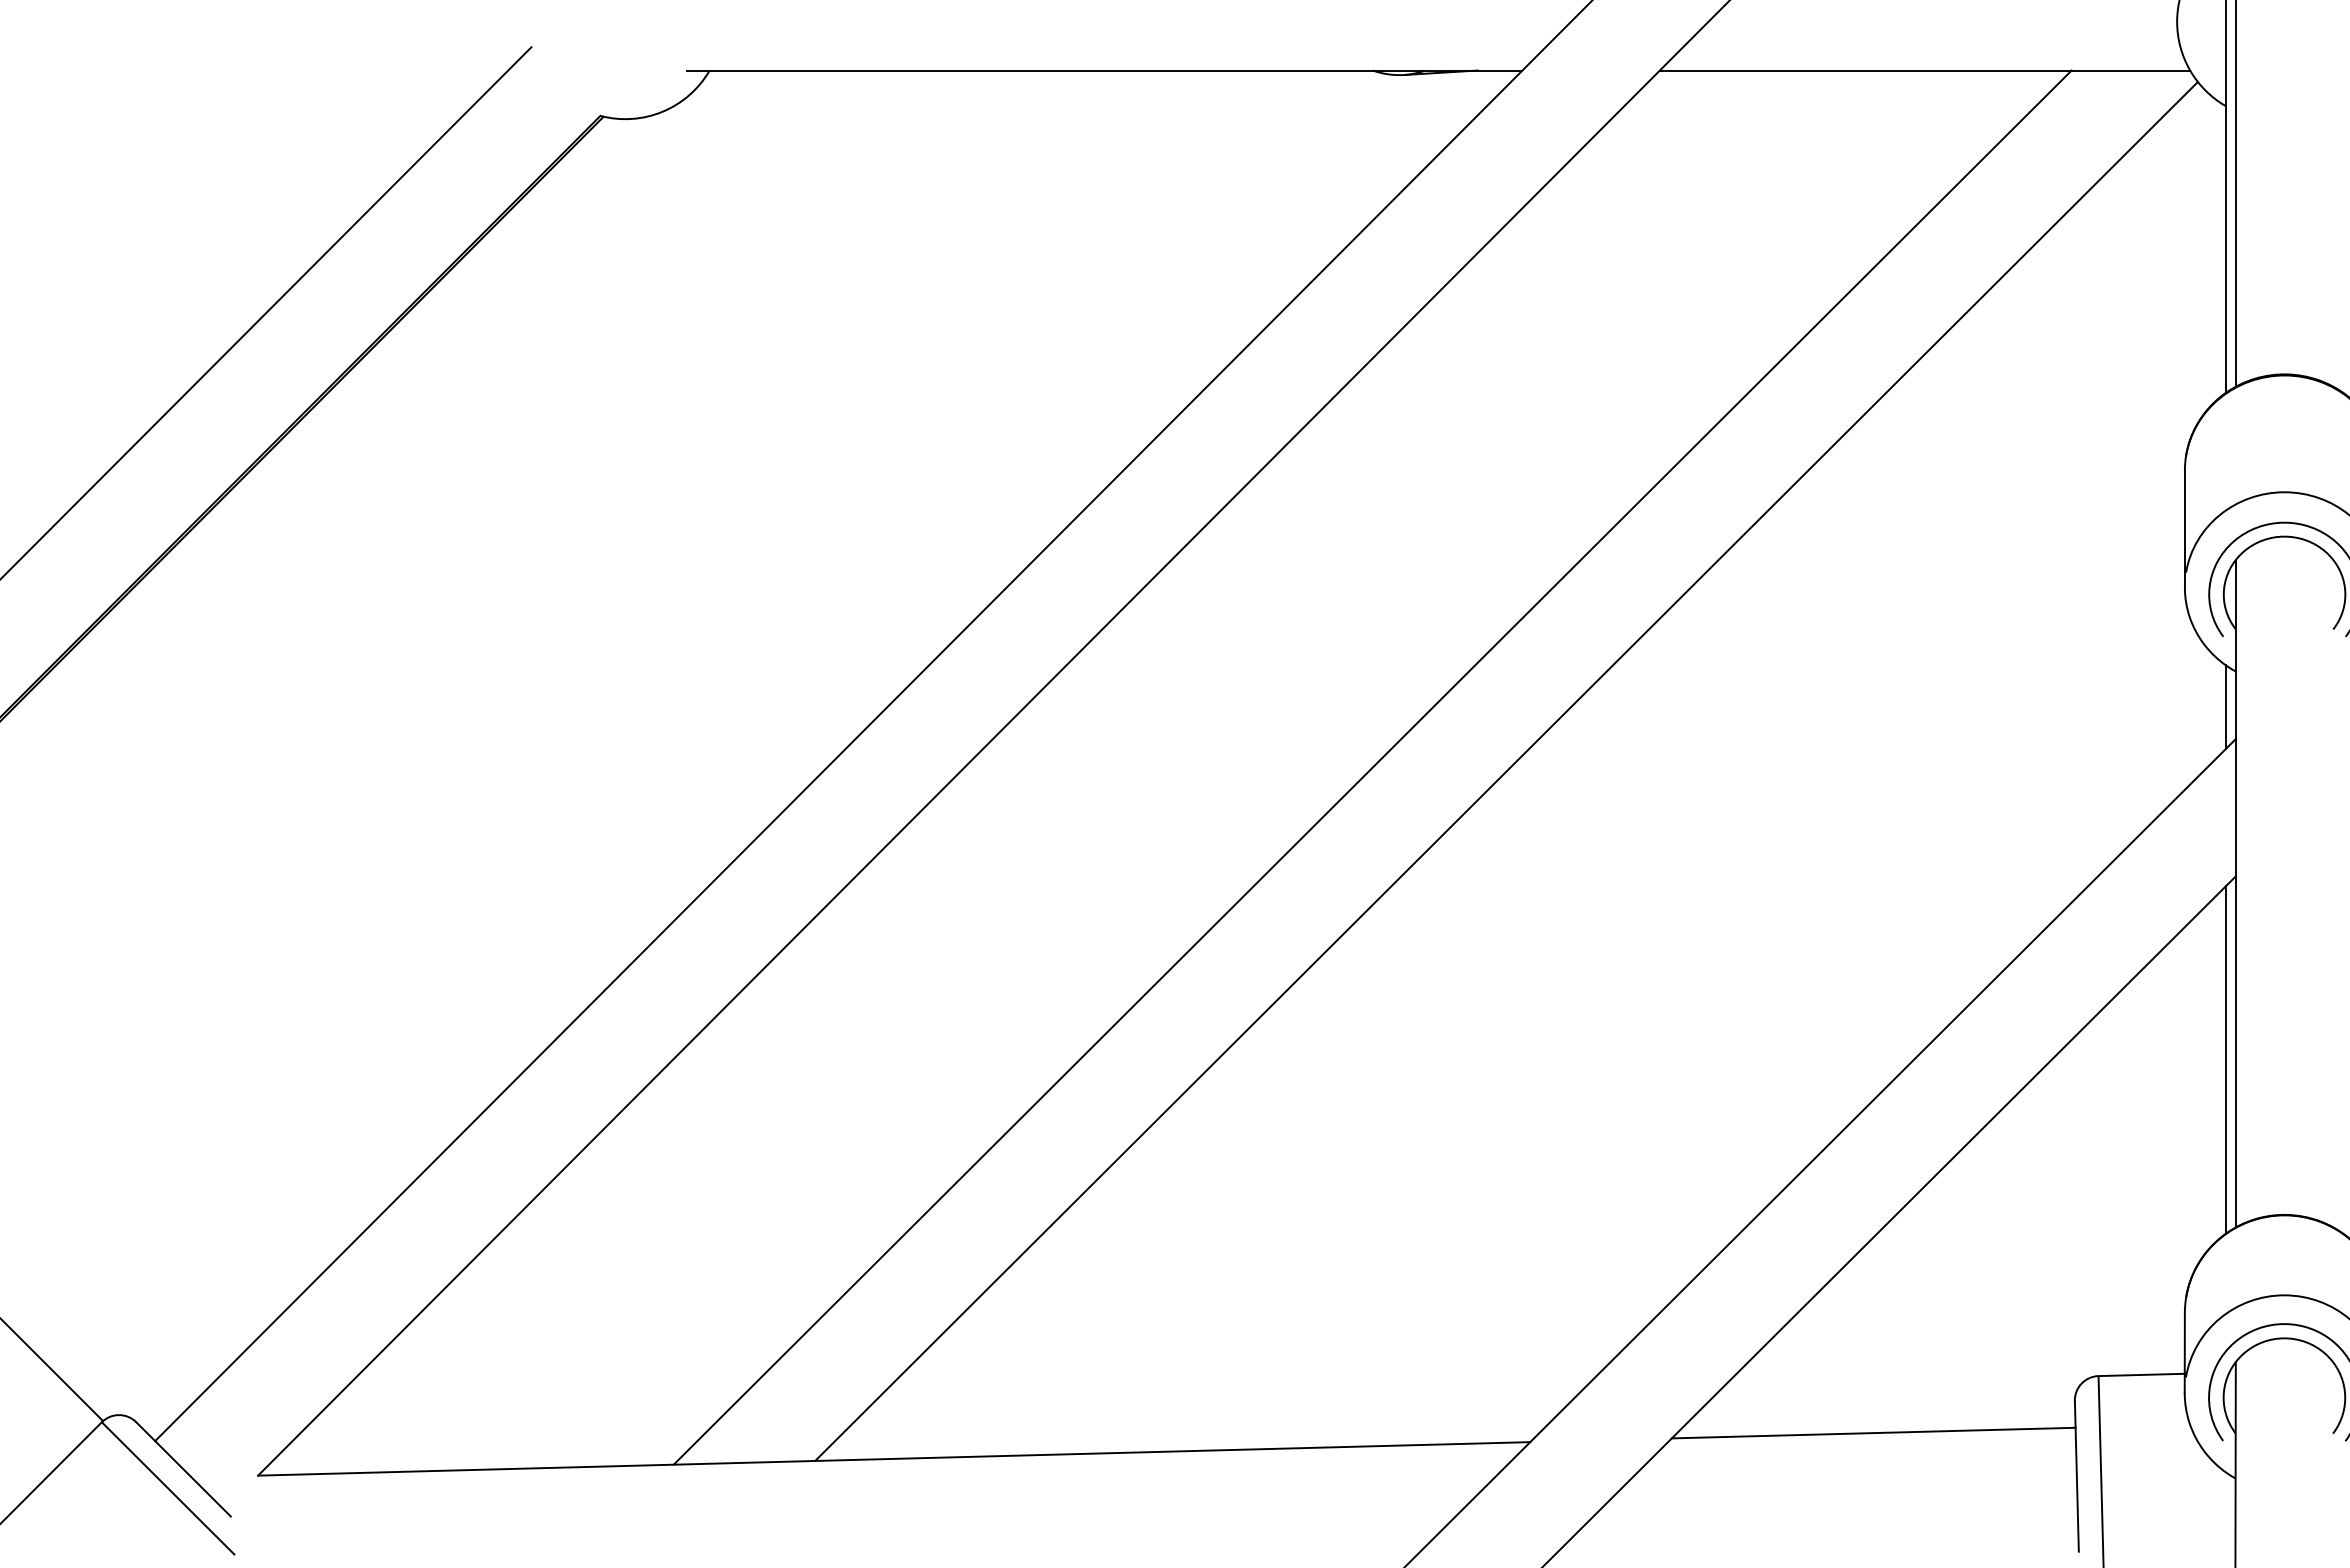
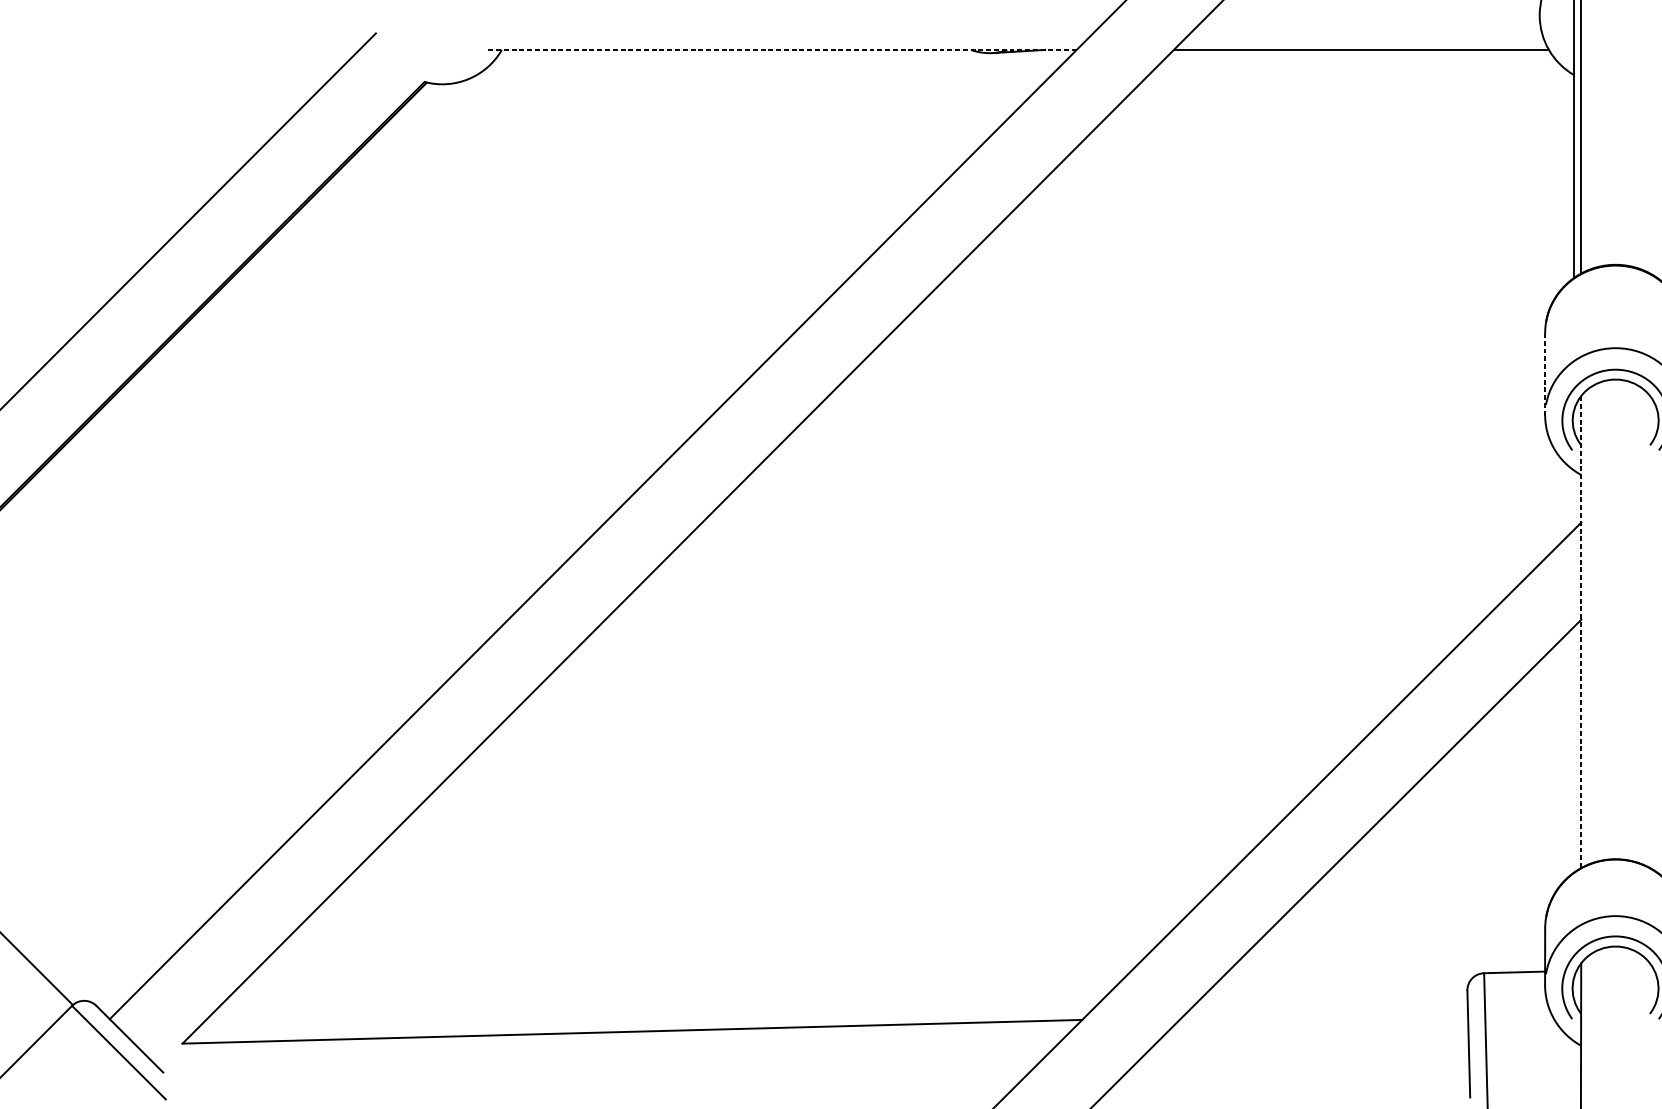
line: (1104, 70) -> (781, 49), solid -> dashed
line: (2184, 529) -> (1544, 374), solid -> dashed
line: (2225, 707) -> (1573, 500), removed
line: (1372, 767) -> (970, 542), removed
line: (1506, 771) -> (1065, 545), removed
line: (2235, 893) -> (1580, 631), solid -> dashed
line: (2225, 1059) -> (1573, 749), removed
line: (1873, 1432) -> (1324, 1013), removed

